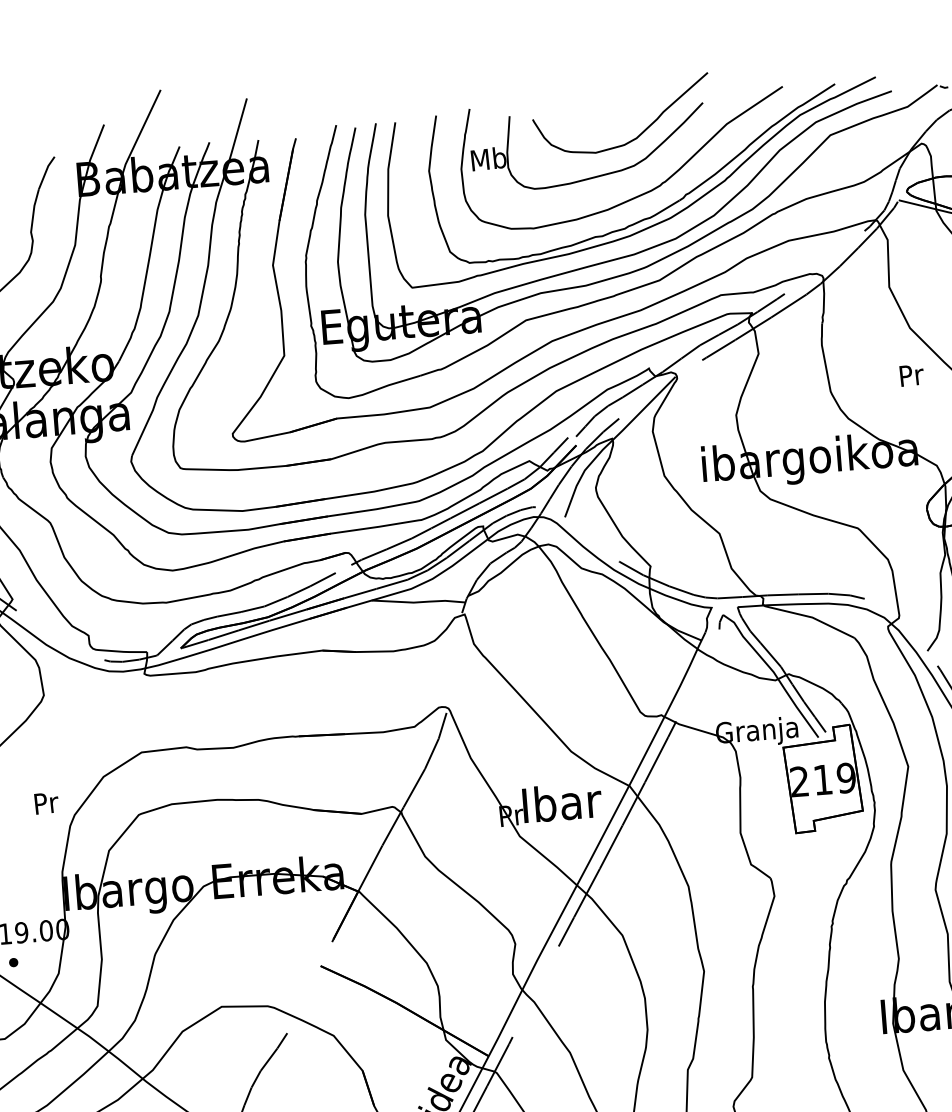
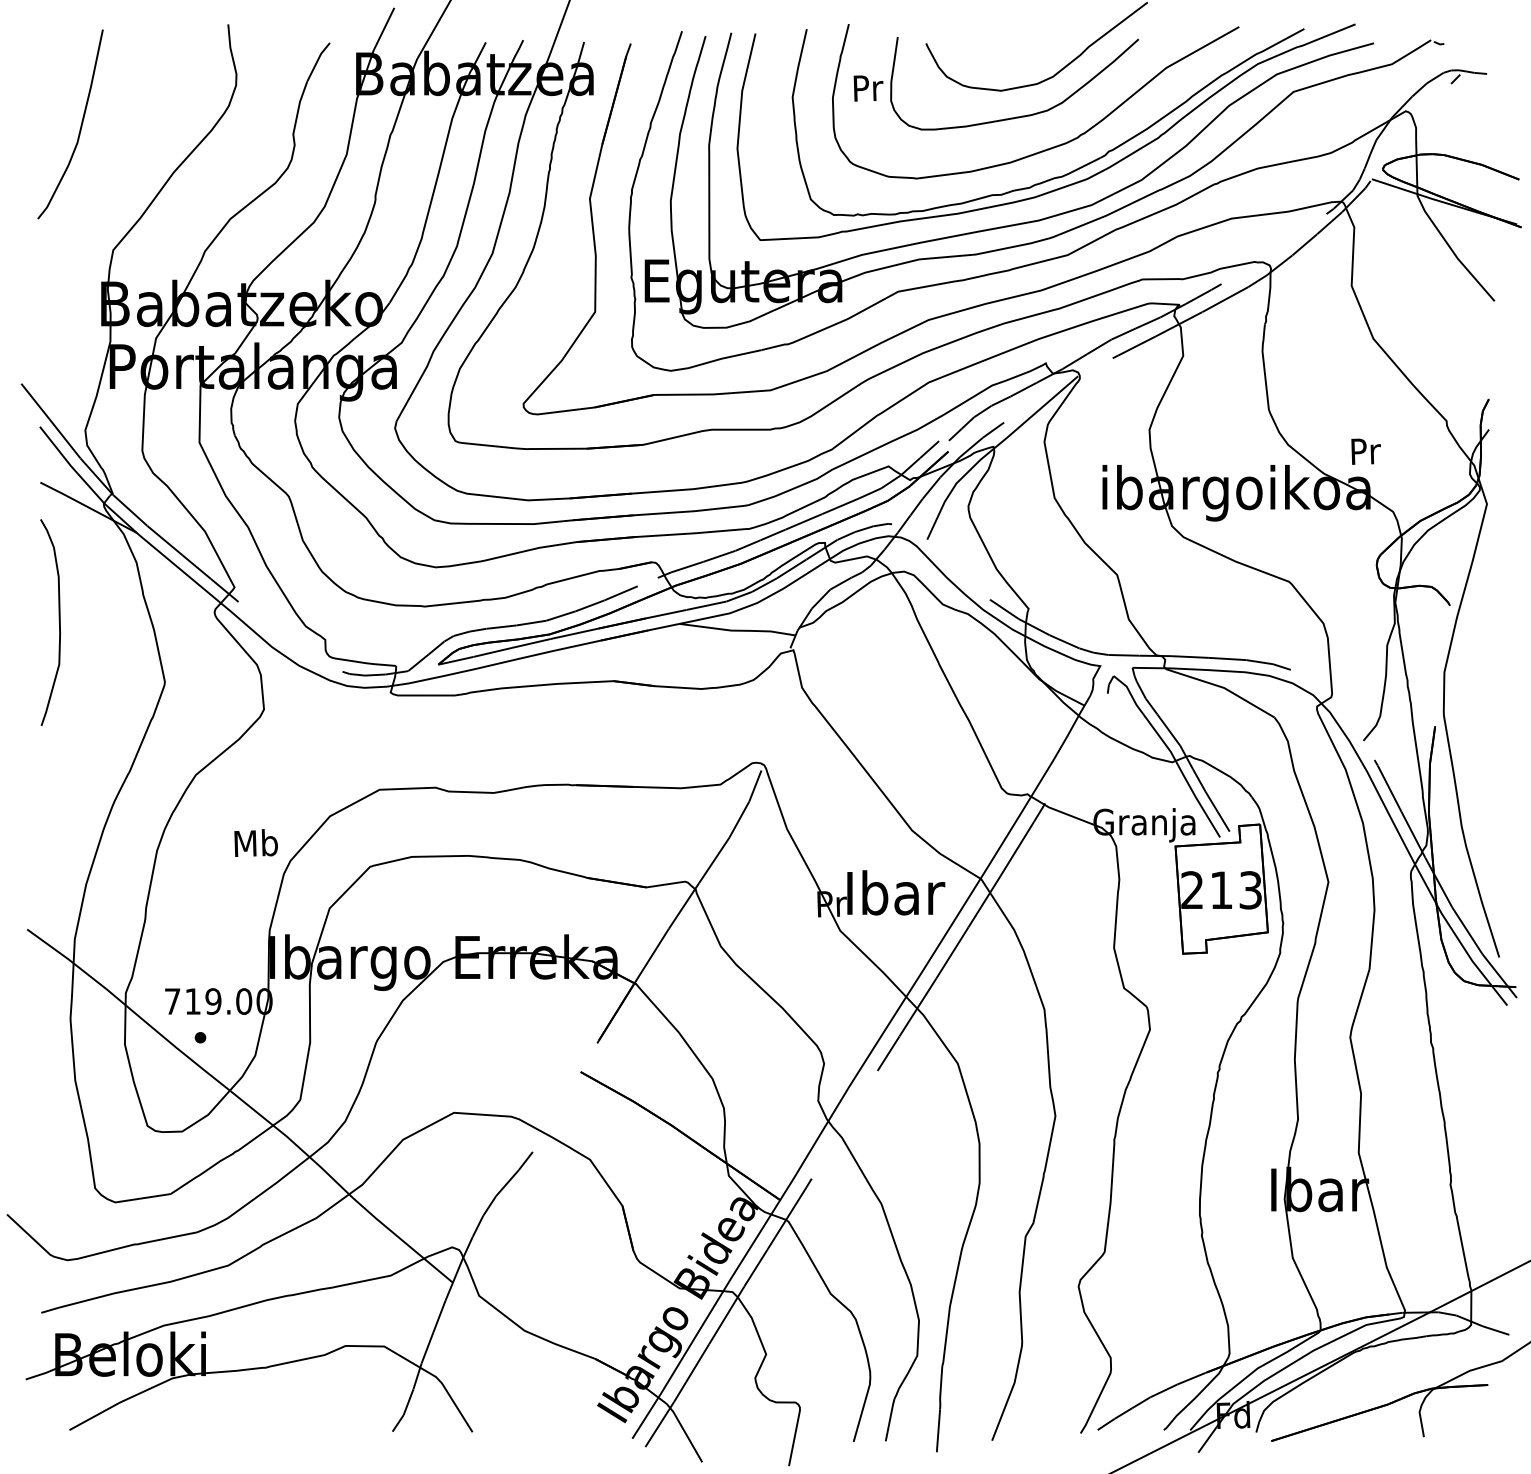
text: (488, 158) -> (867, 87), Mb -> Pr
text: (911, 375) -> (1365, 451), moved
text: (846, 778) -> (1250, 890), 219 -> 213
text: (45, 802) -> (255, 842), Pr -> Mb

